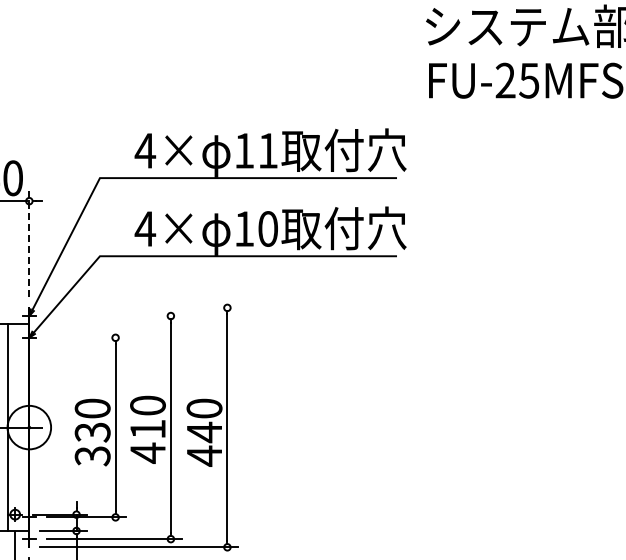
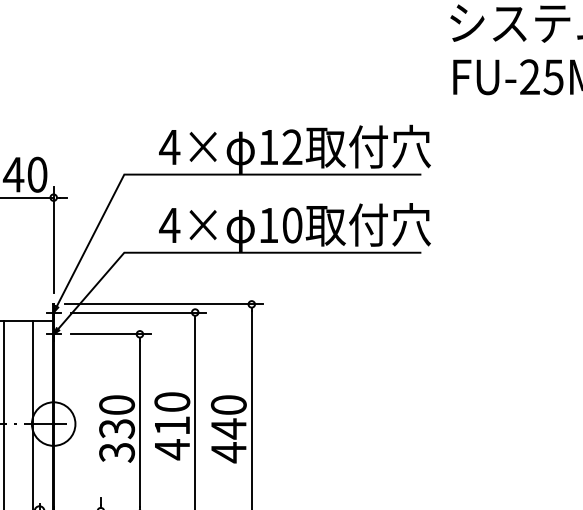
text: (267, 150) -> (291, 146), 11 -> 12
line: (29, 243) -> (53, 239), dashed -> solid
line: (139, 307) -> (163, 303), added
line: (114, 316) -> (138, 312), added
line: (86, 337) -> (110, 333), added

